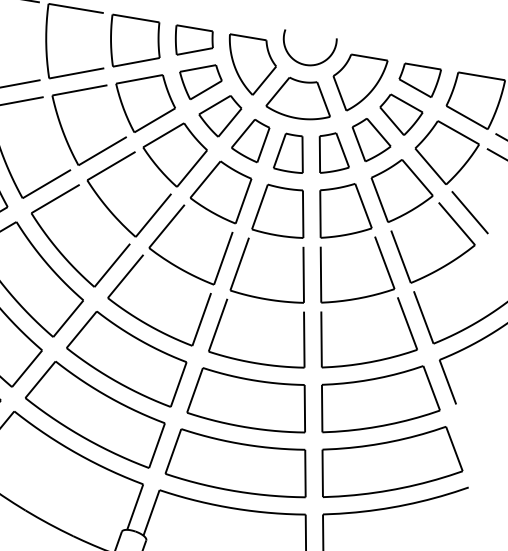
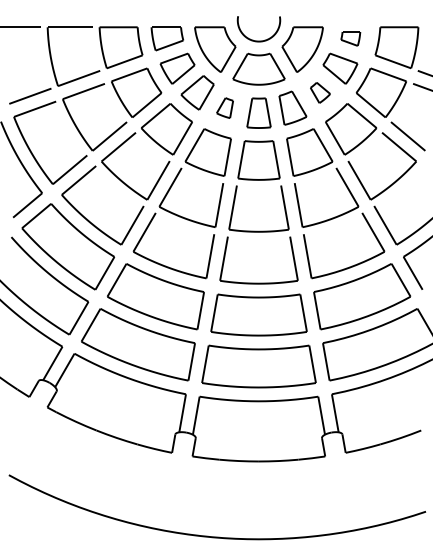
part: (419, 80) -> (350, 38), size x0.6
part: (249, 139) -> (224, 107), size x0.6
part: (371, 140) -> (320, 92), size x0.6

